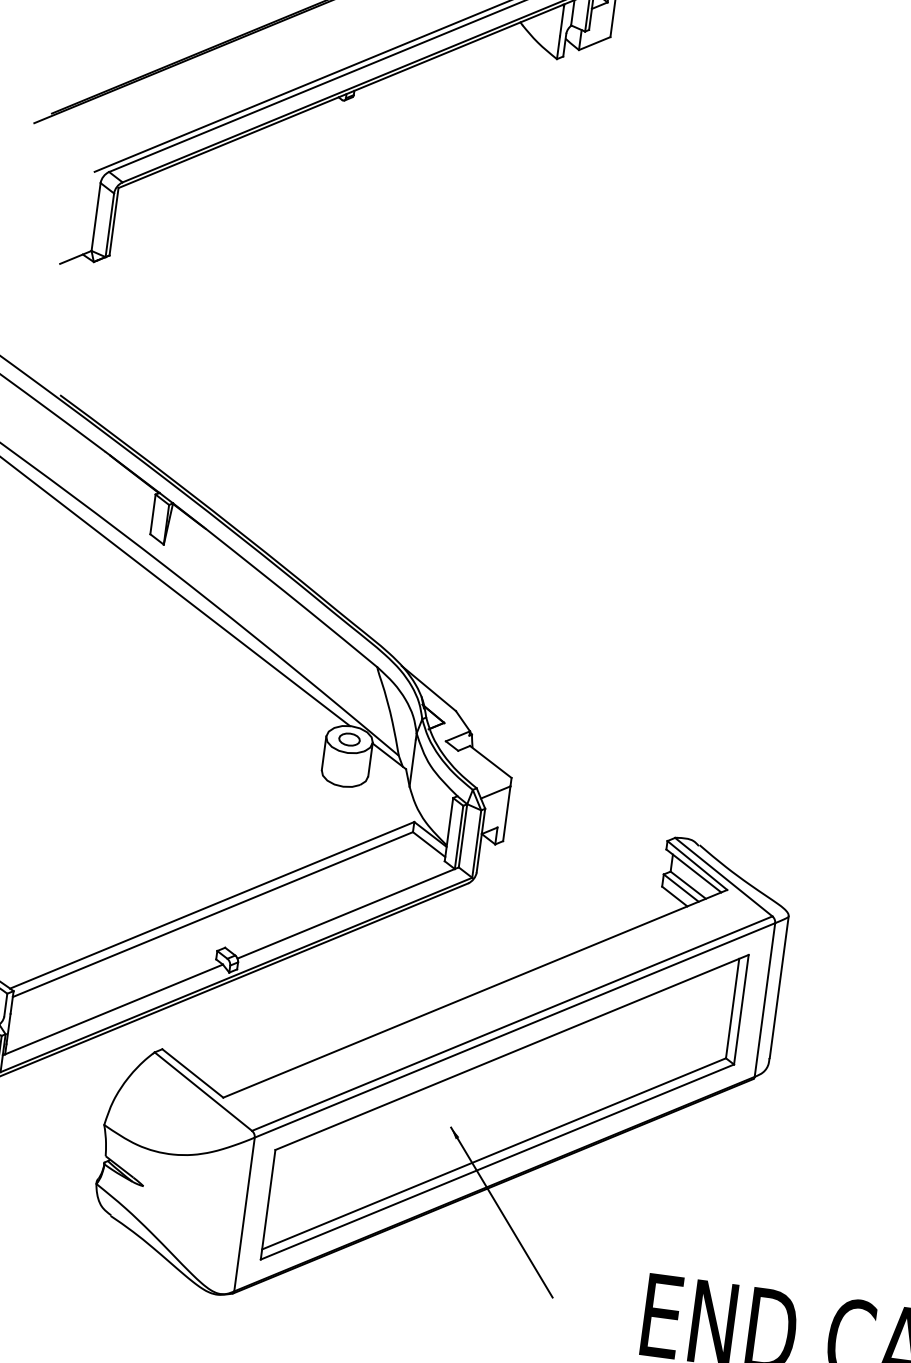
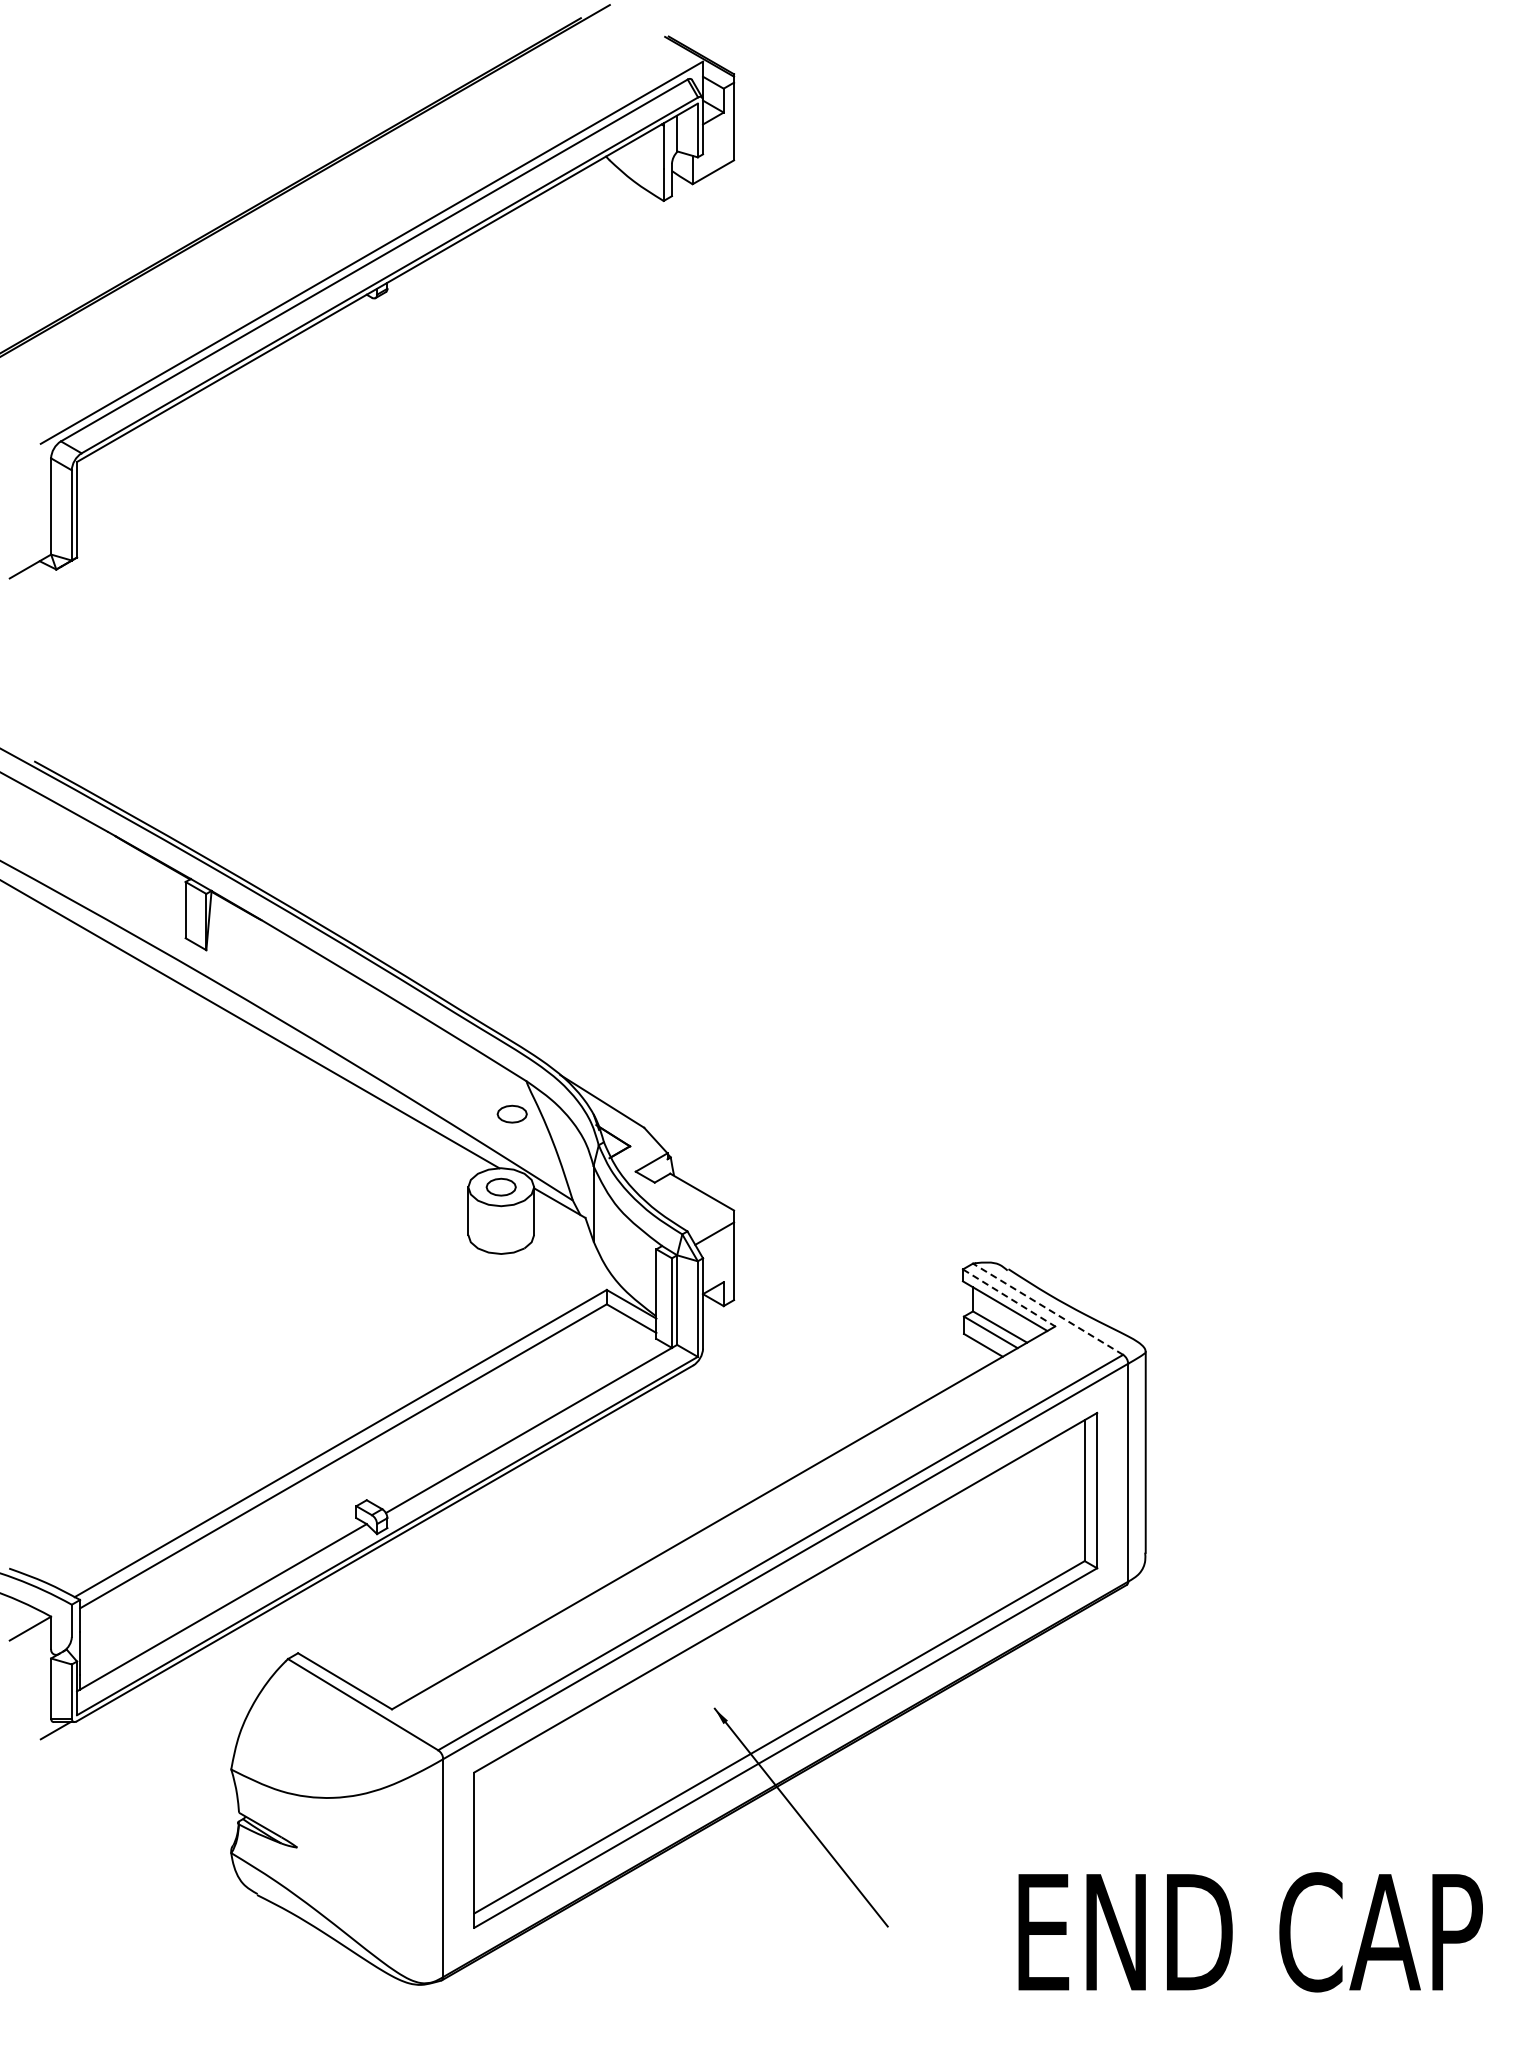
part: (363, 688) -> (511, 1113), added
line: (697, 865) -> (1009, 1298), solid -> dashed
line: (724, 877) -> (1048, 1309), solid -> dashed

